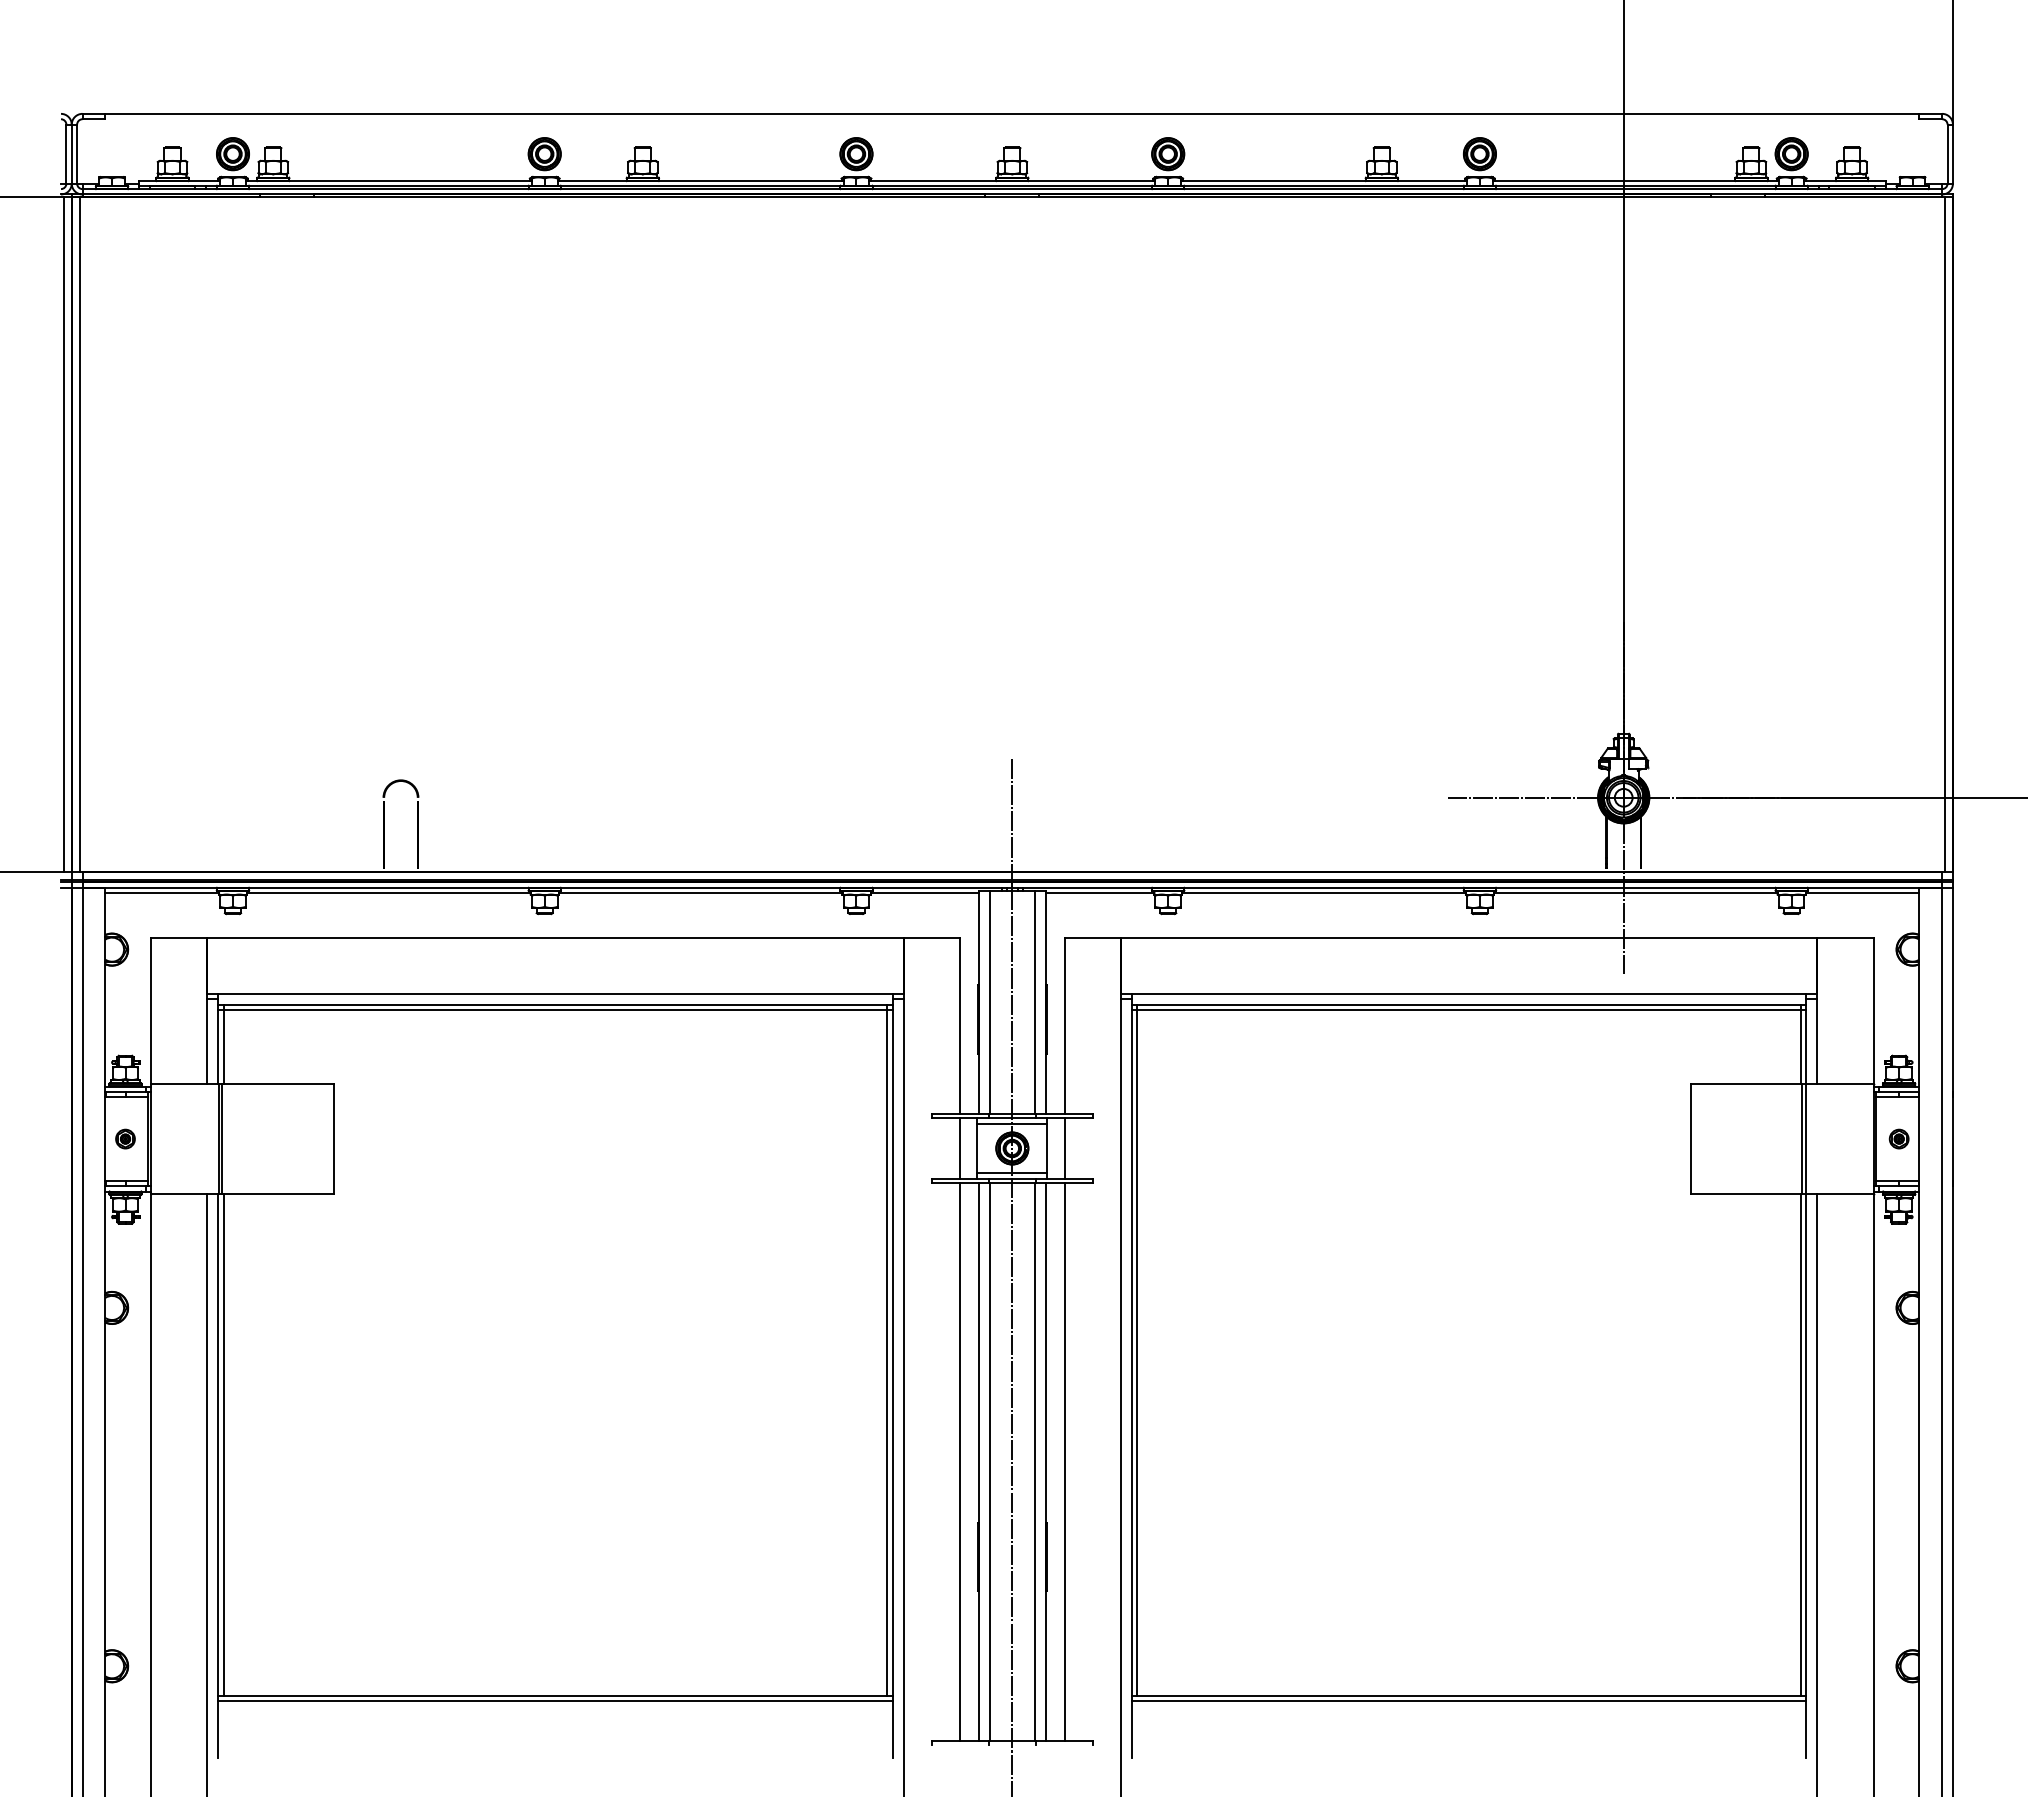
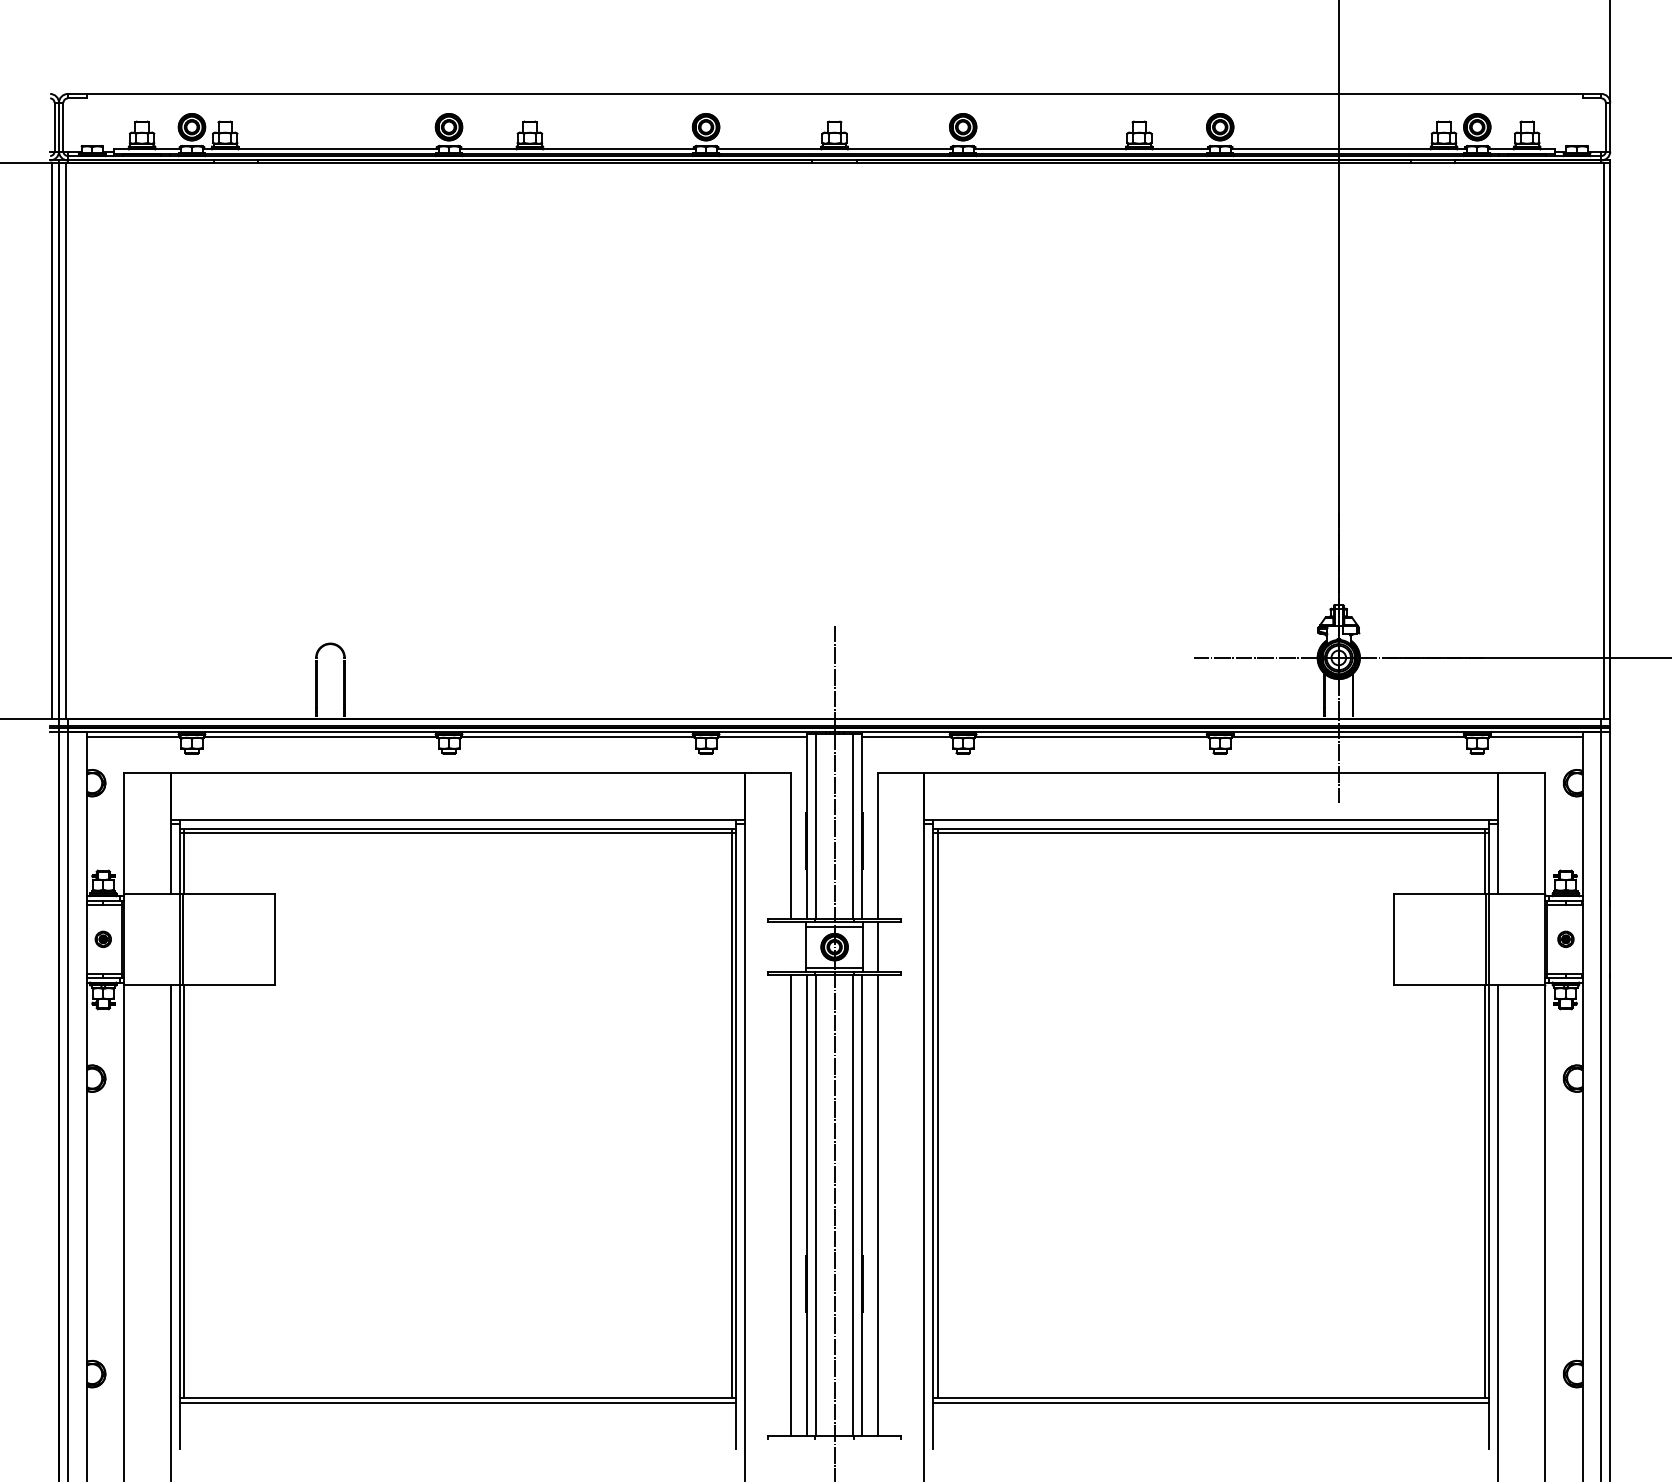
line: (960, 1148) -> (791, 947), removed

